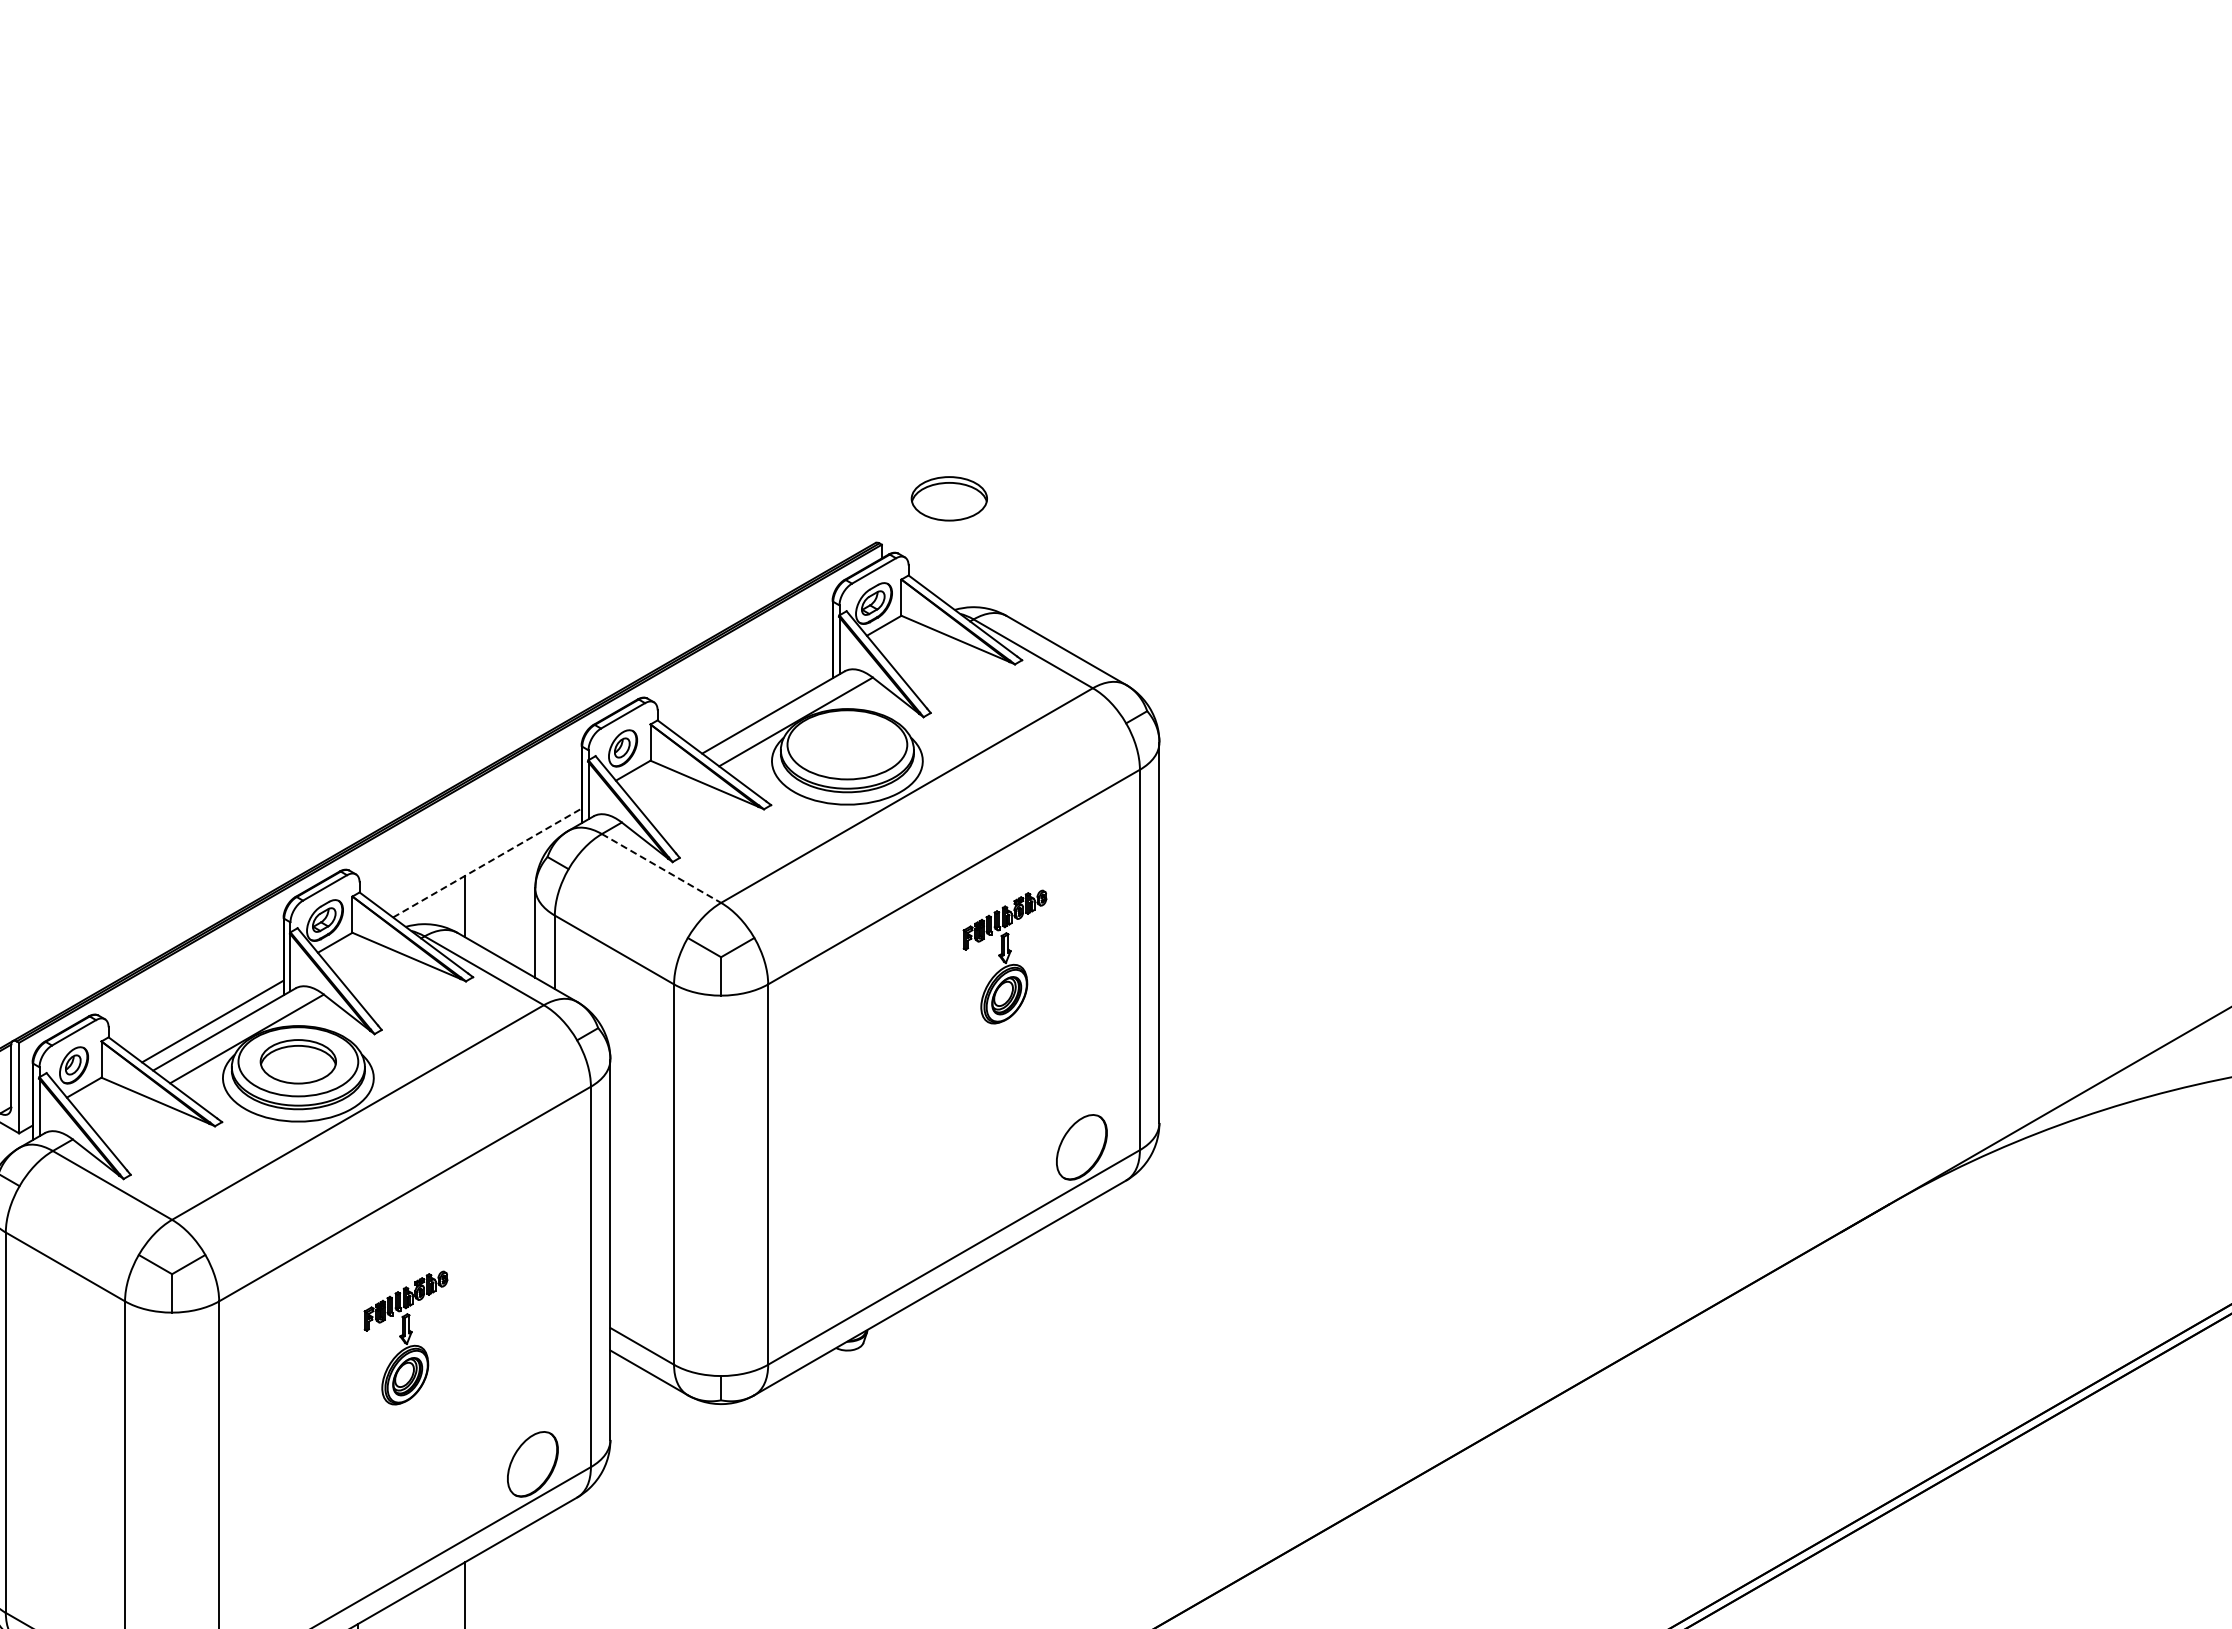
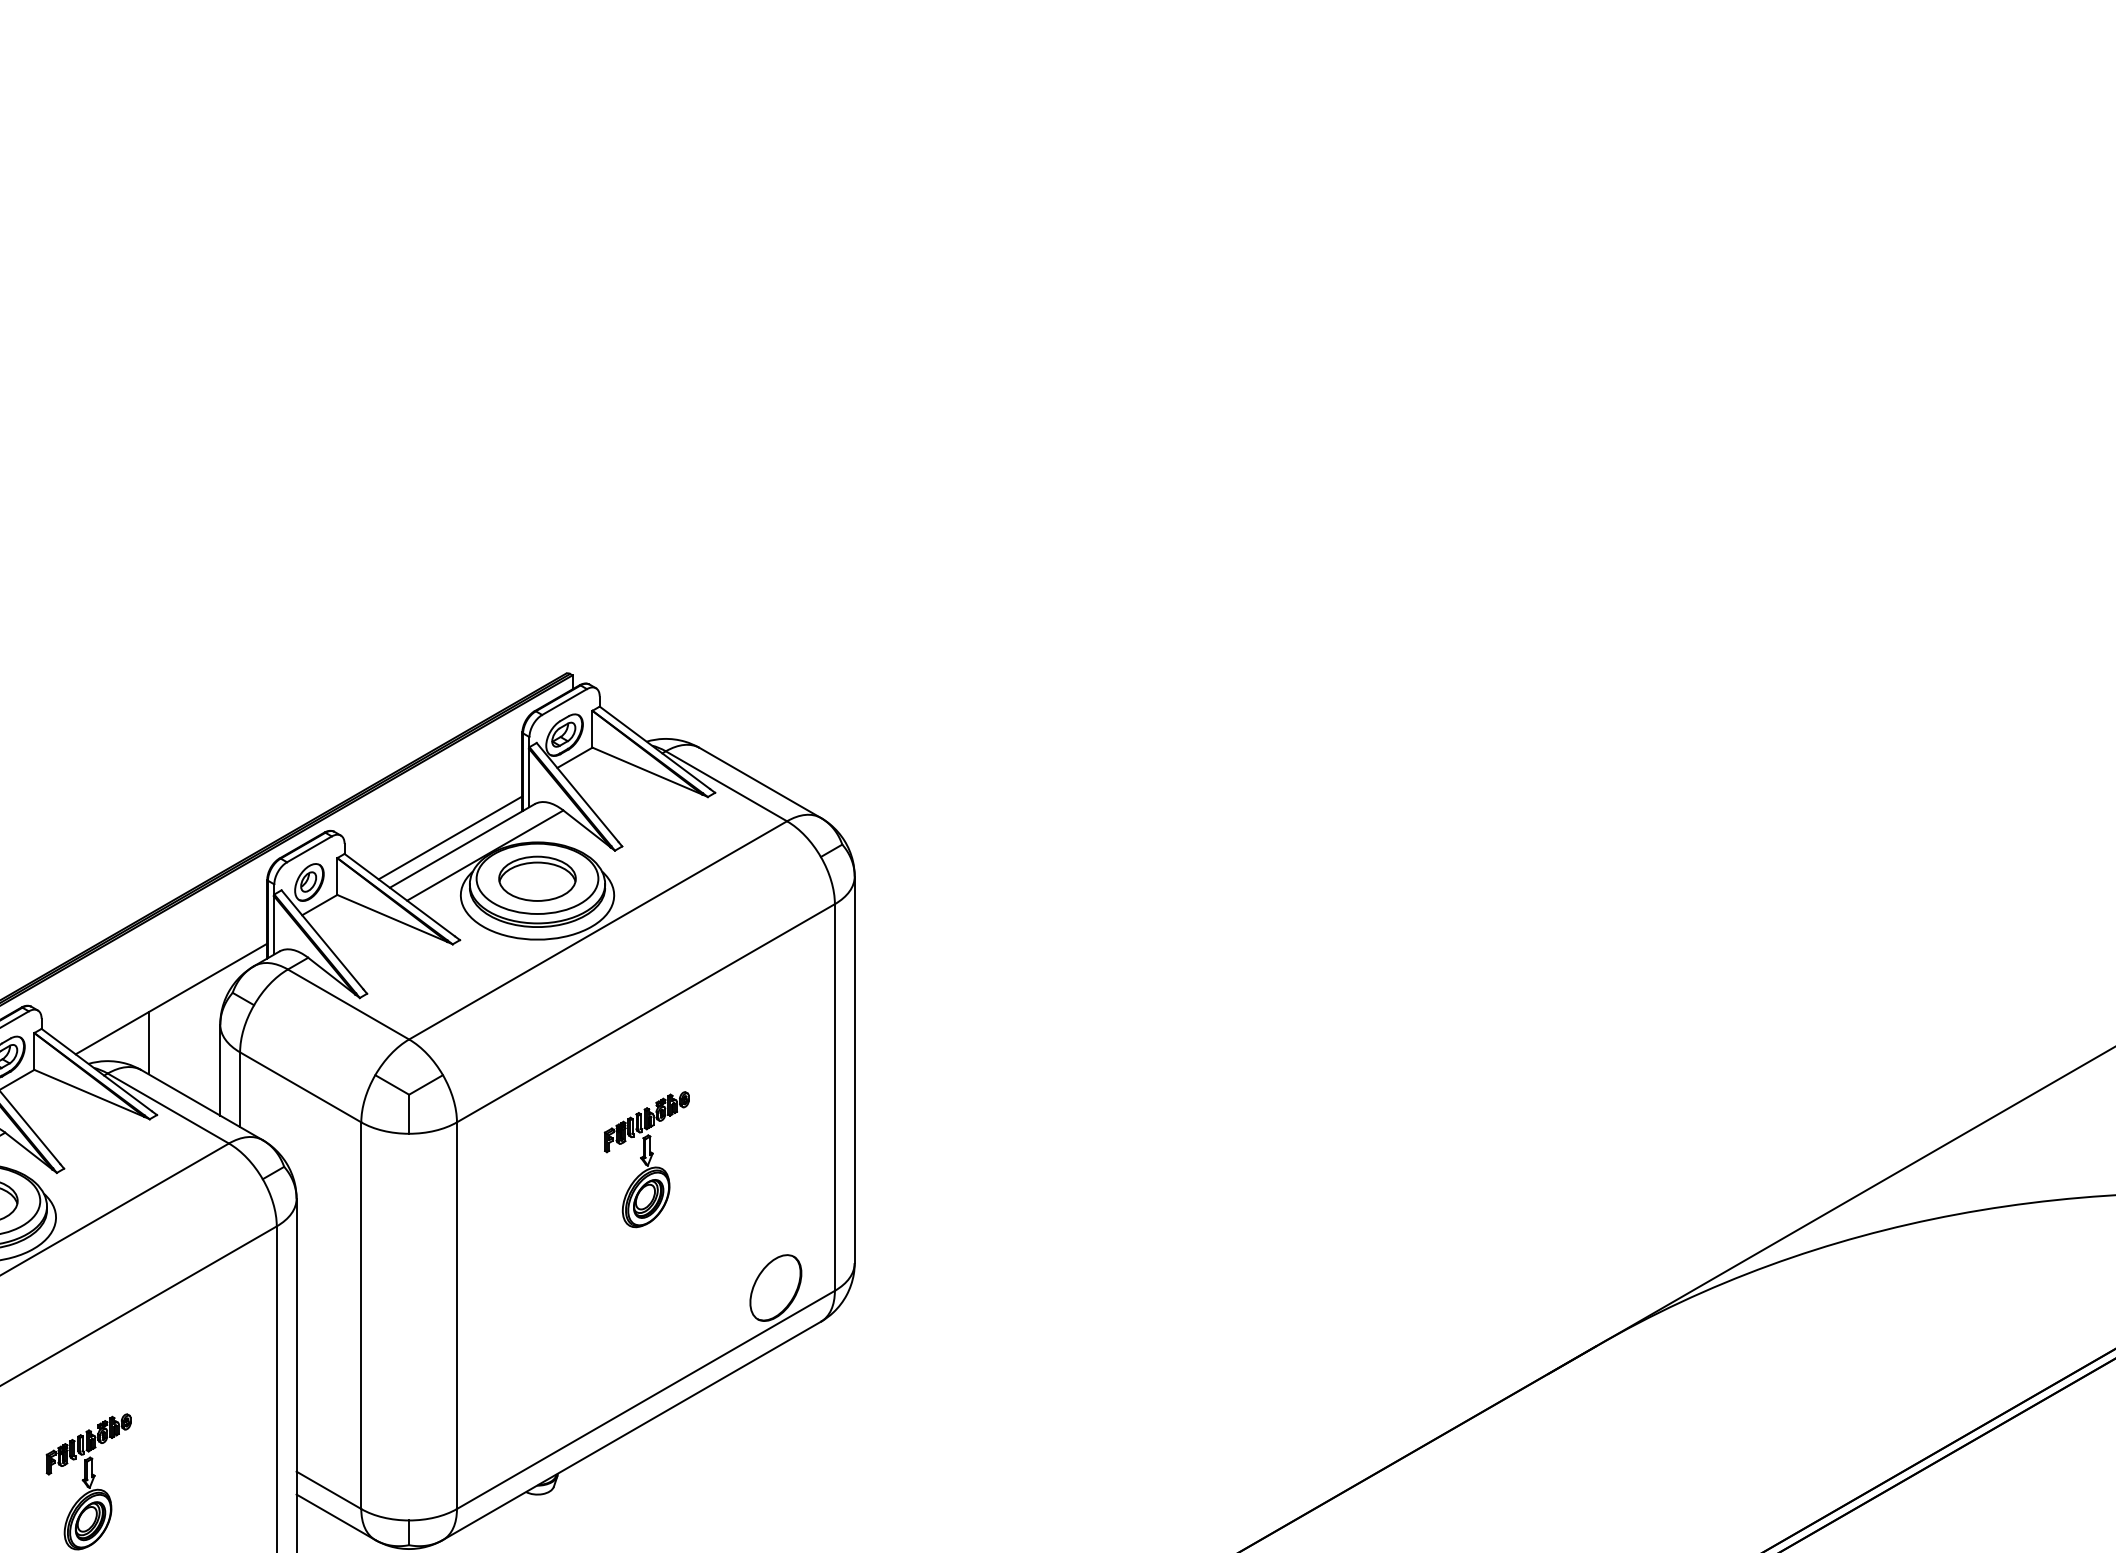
part: (948, 498) -> (536, 878), moved
line: (761, 704) -> (450, 837), added
line: (487, 863) -> (171, 999), dashed -> solid
line: (661, 868) -> (348, 1004), dashed -> solid
part: (1004, 956) -> (646, 1159), moved

